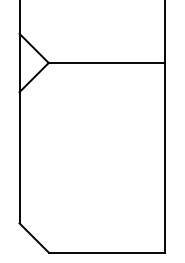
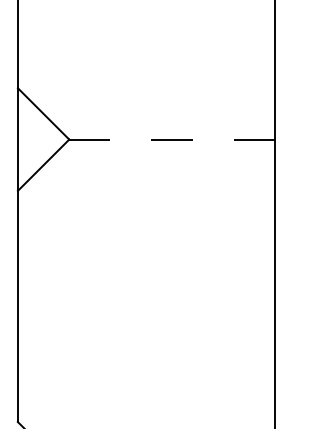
line: (107, 63) -> (172, 140), solid -> dashed

